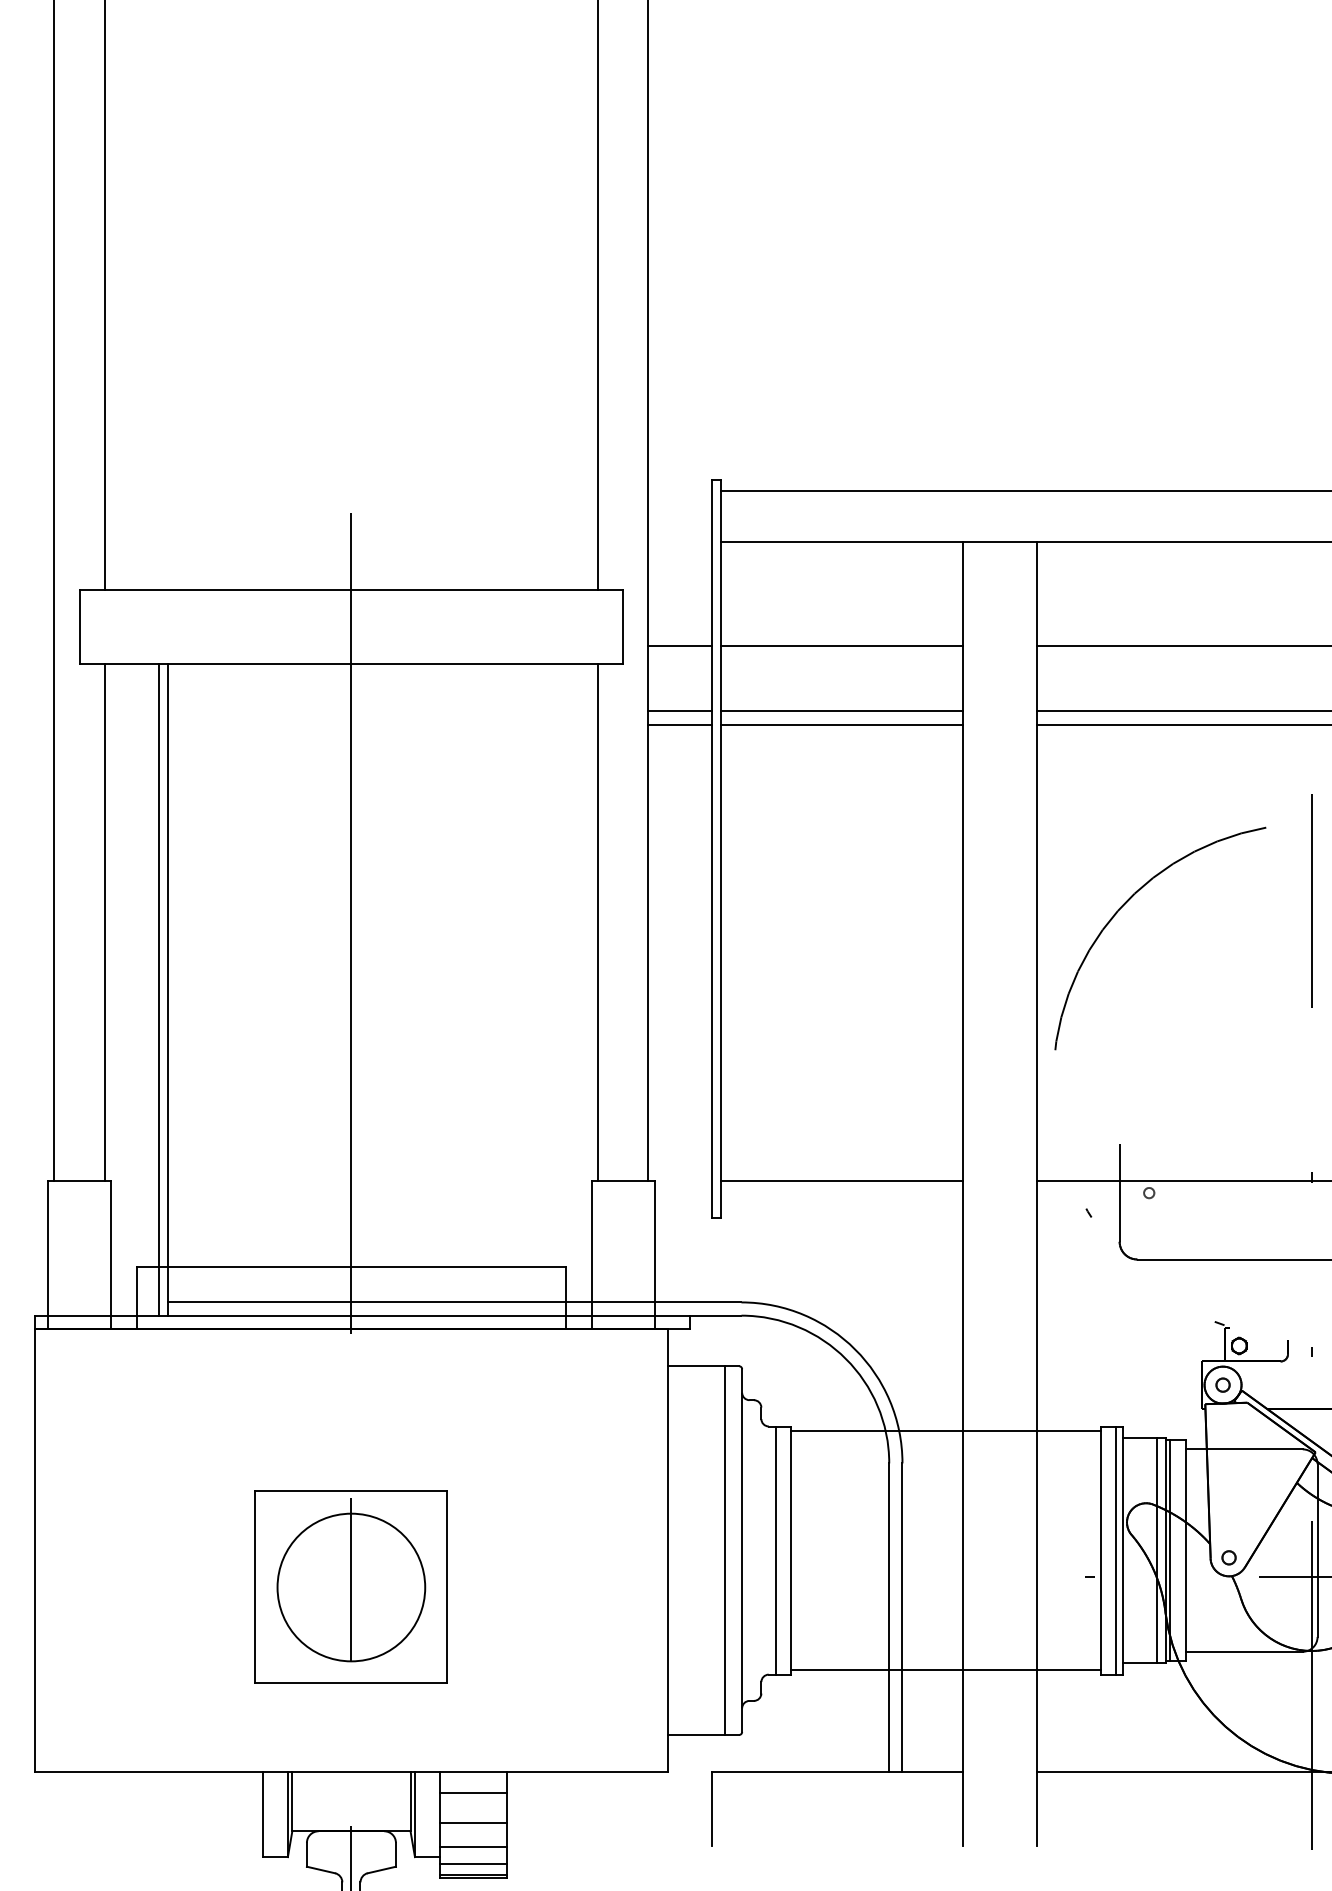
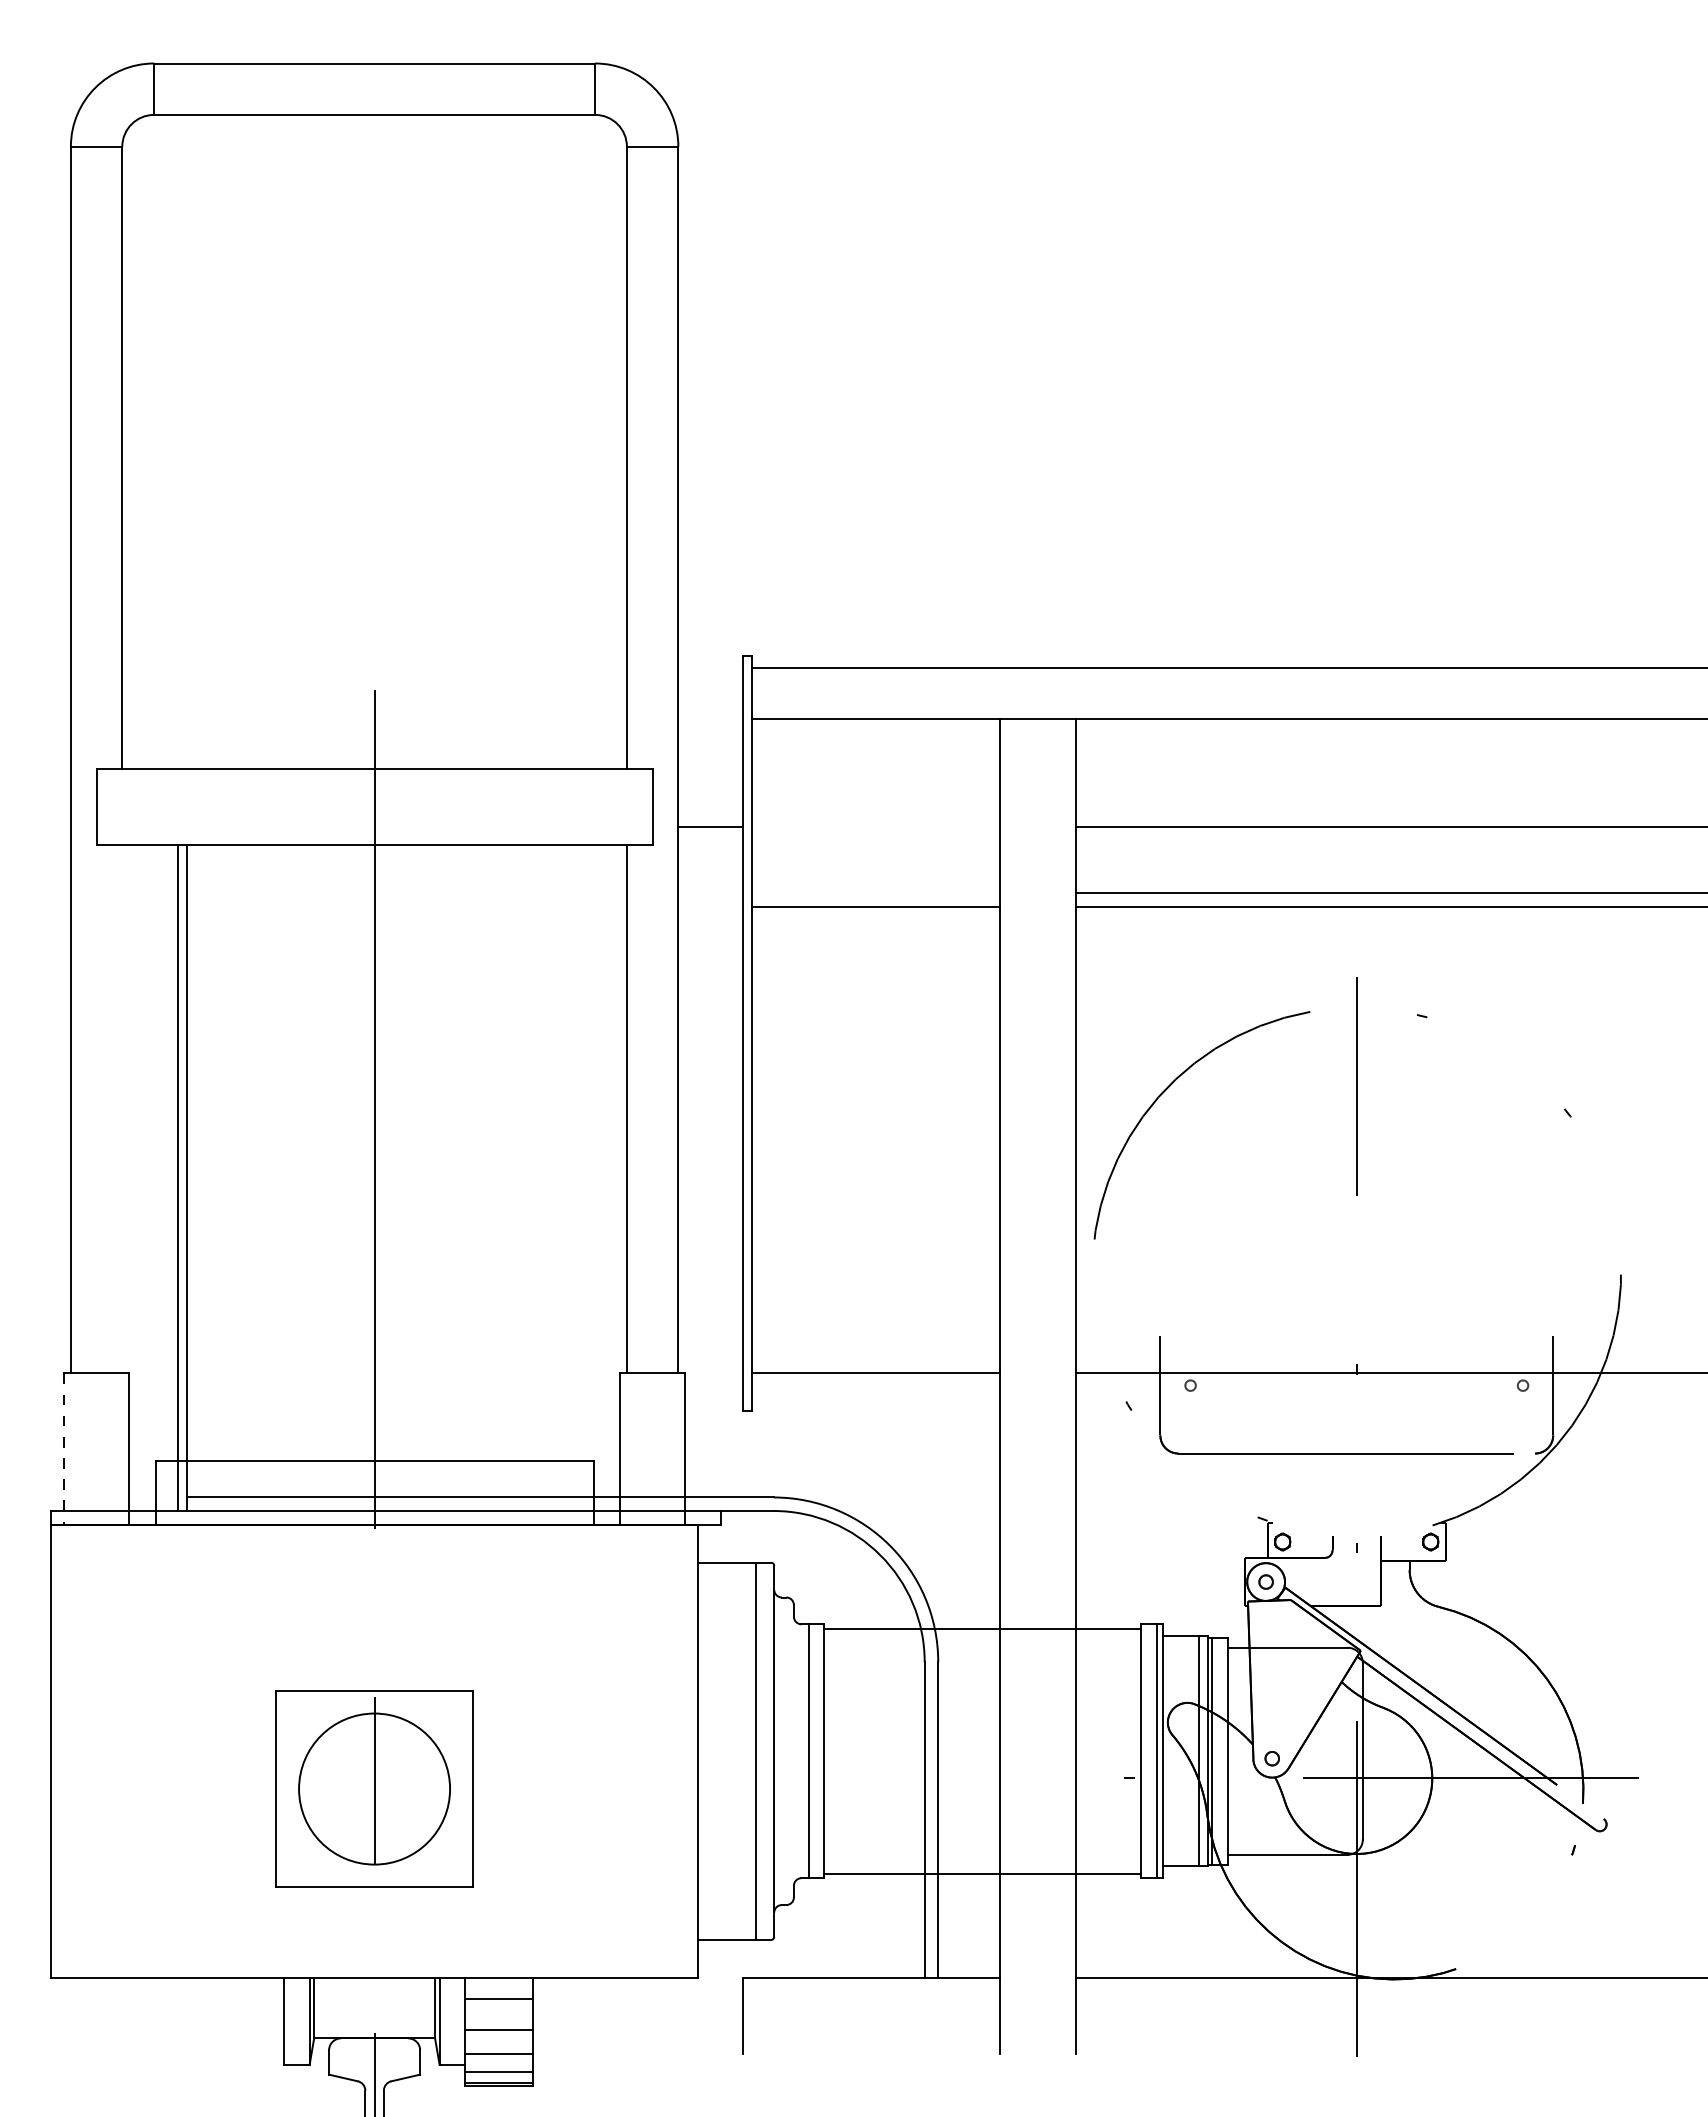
line: (842, 646) -> (876, 826), removed
line: (679, 710) -> (710, 892), removed
line: (842, 710) -> (876, 892), removed
line: (679, 724) -> (710, 906), removed
line: (104, 922) -> (122, 1108), removed
line: (48, 1255) -> (64, 1449), solid -> dashed

